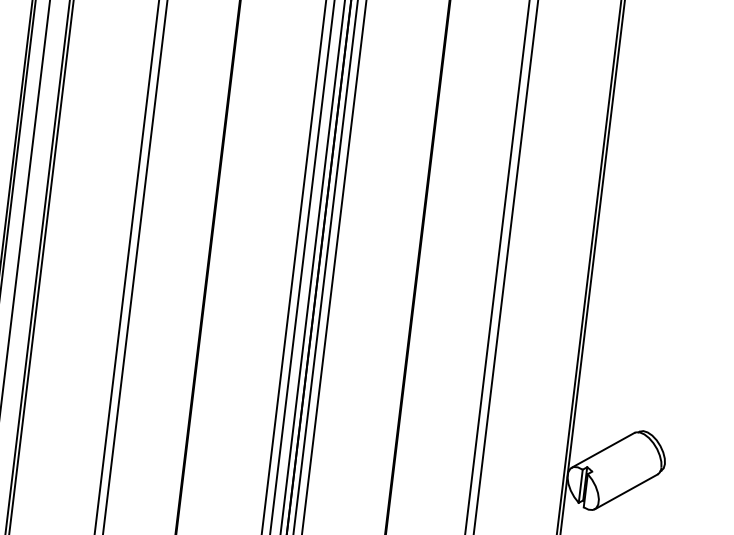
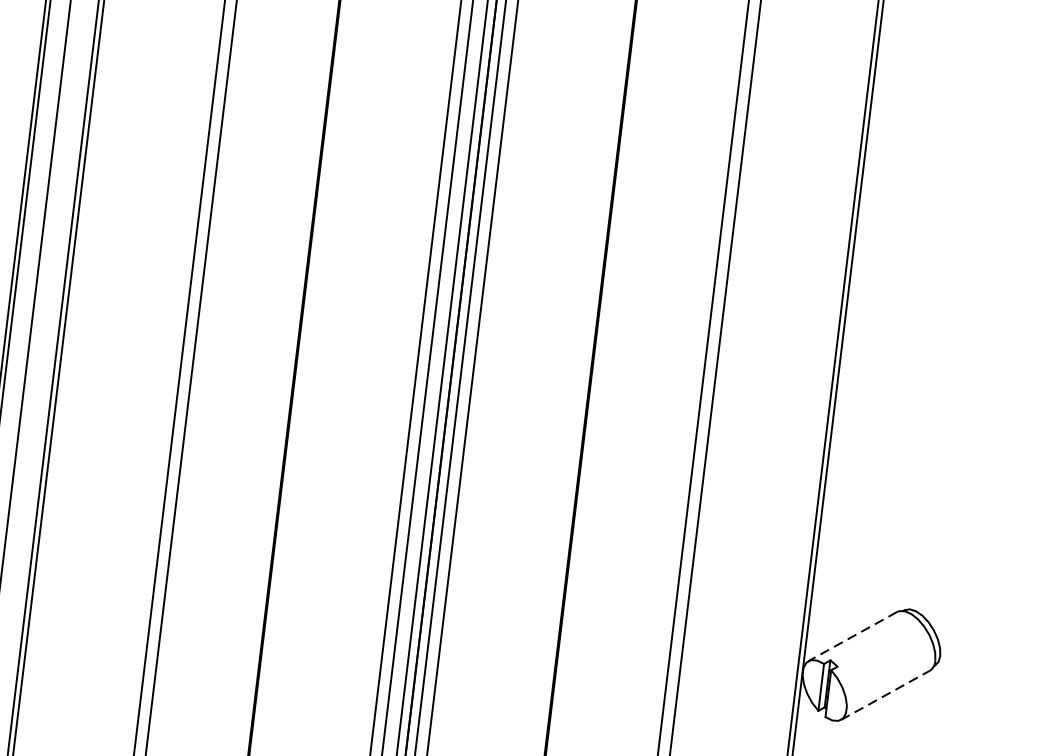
line: (603, 450) -> (853, 636), solid -> dashed
line: (626, 491) -> (885, 694), solid -> dashed

